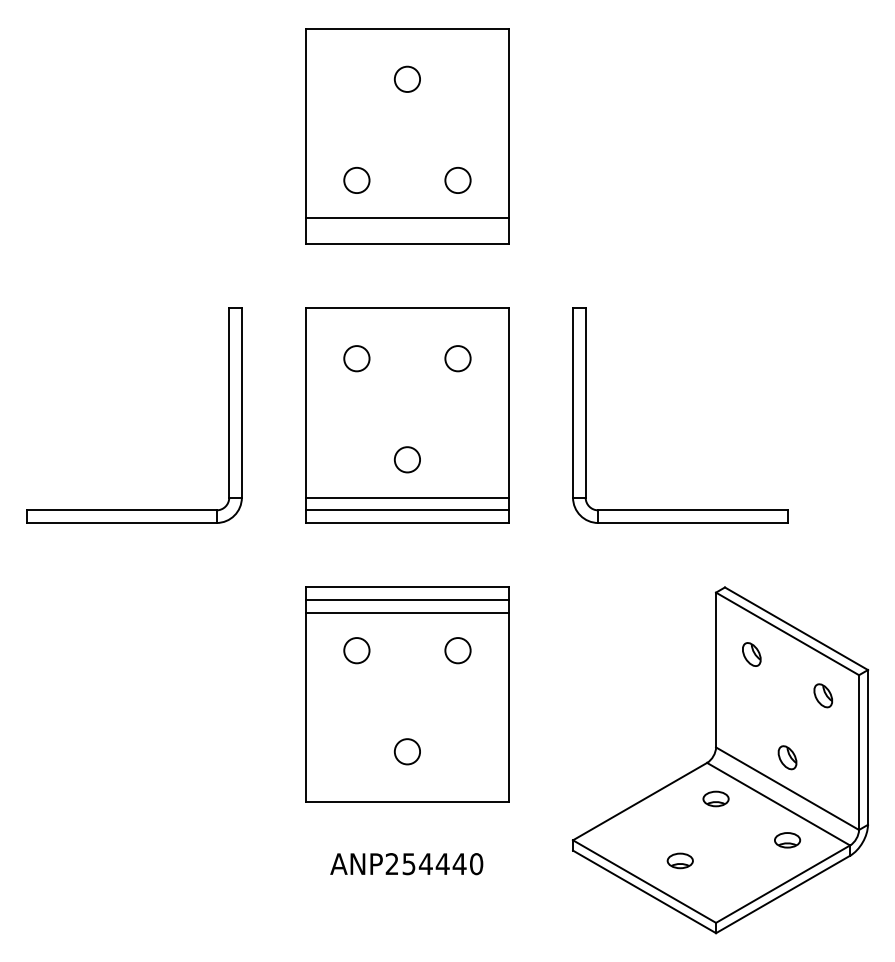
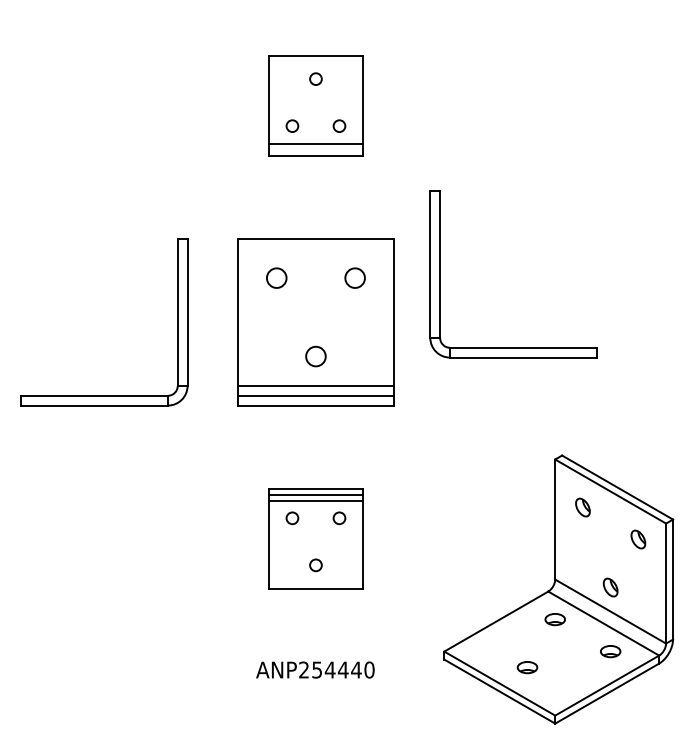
part: (406, 136) -> (315, 105), size x0.6
part: (586, 415) -> (440, 274), moved
part: (406, 694) -> (315, 538), size x0.6

